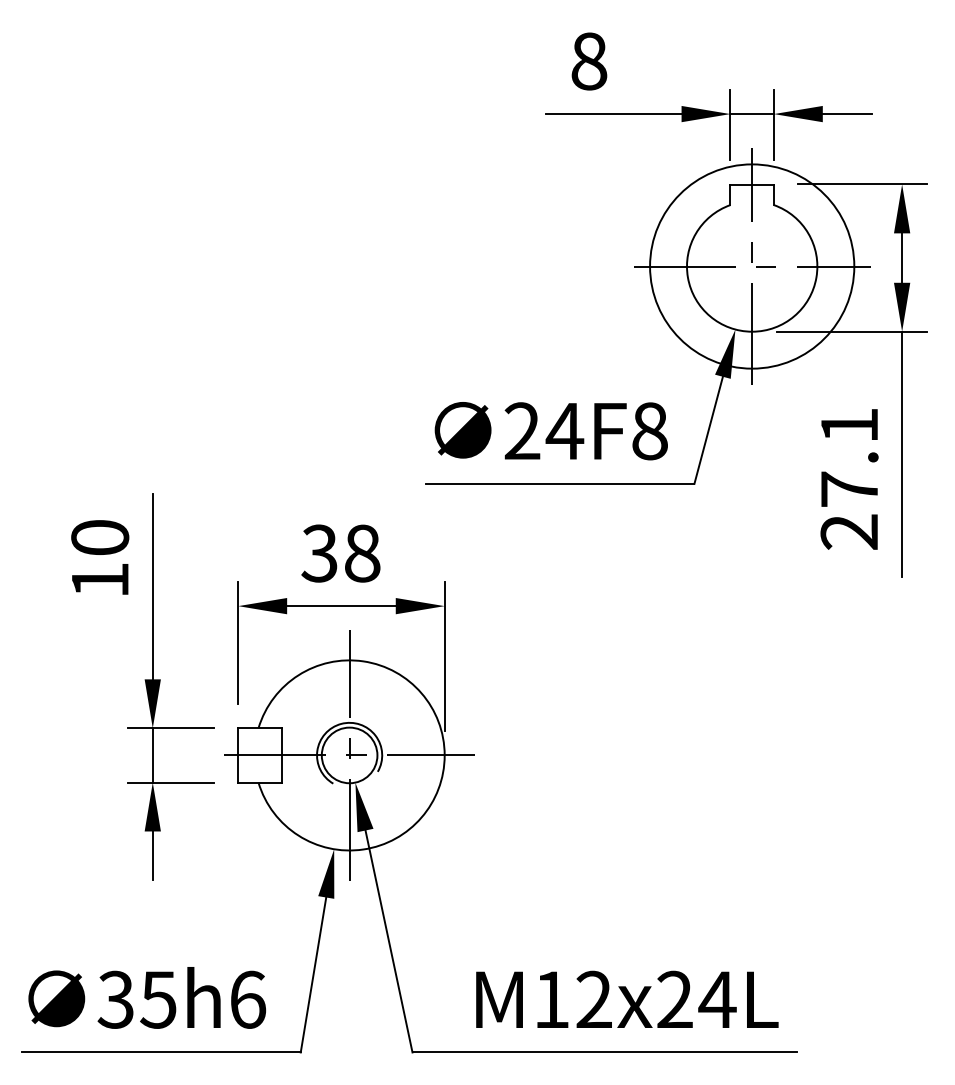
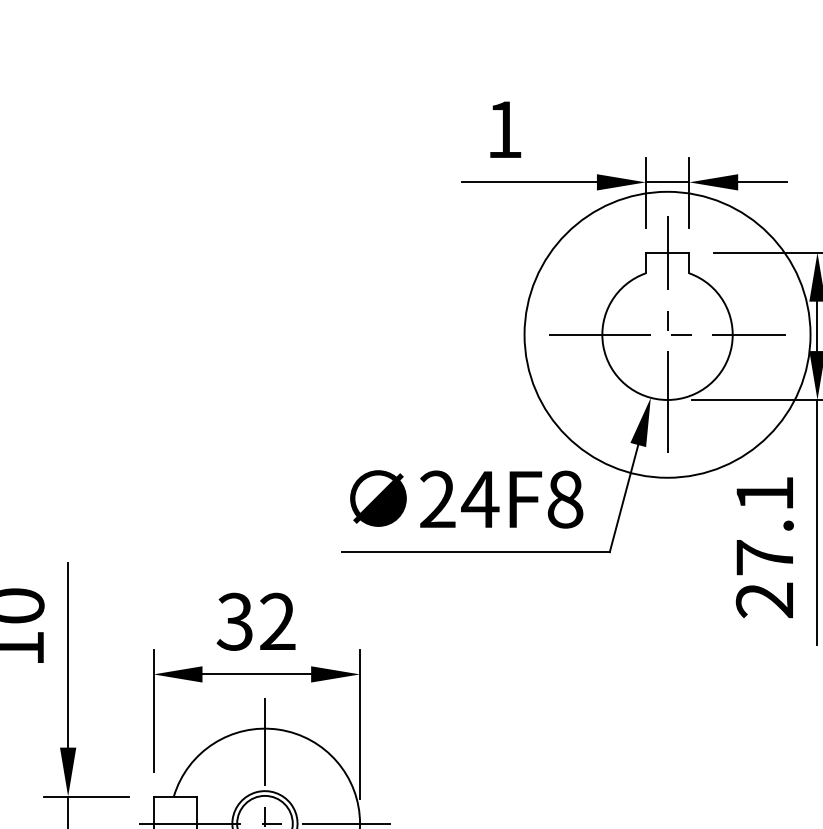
text: (589, 61) -> (504, 129), 8 -> 1
circle: (752, 266) -> (667, 334), size x1.4
text: (362, 553) -> (277, 621), 38 -> 32

